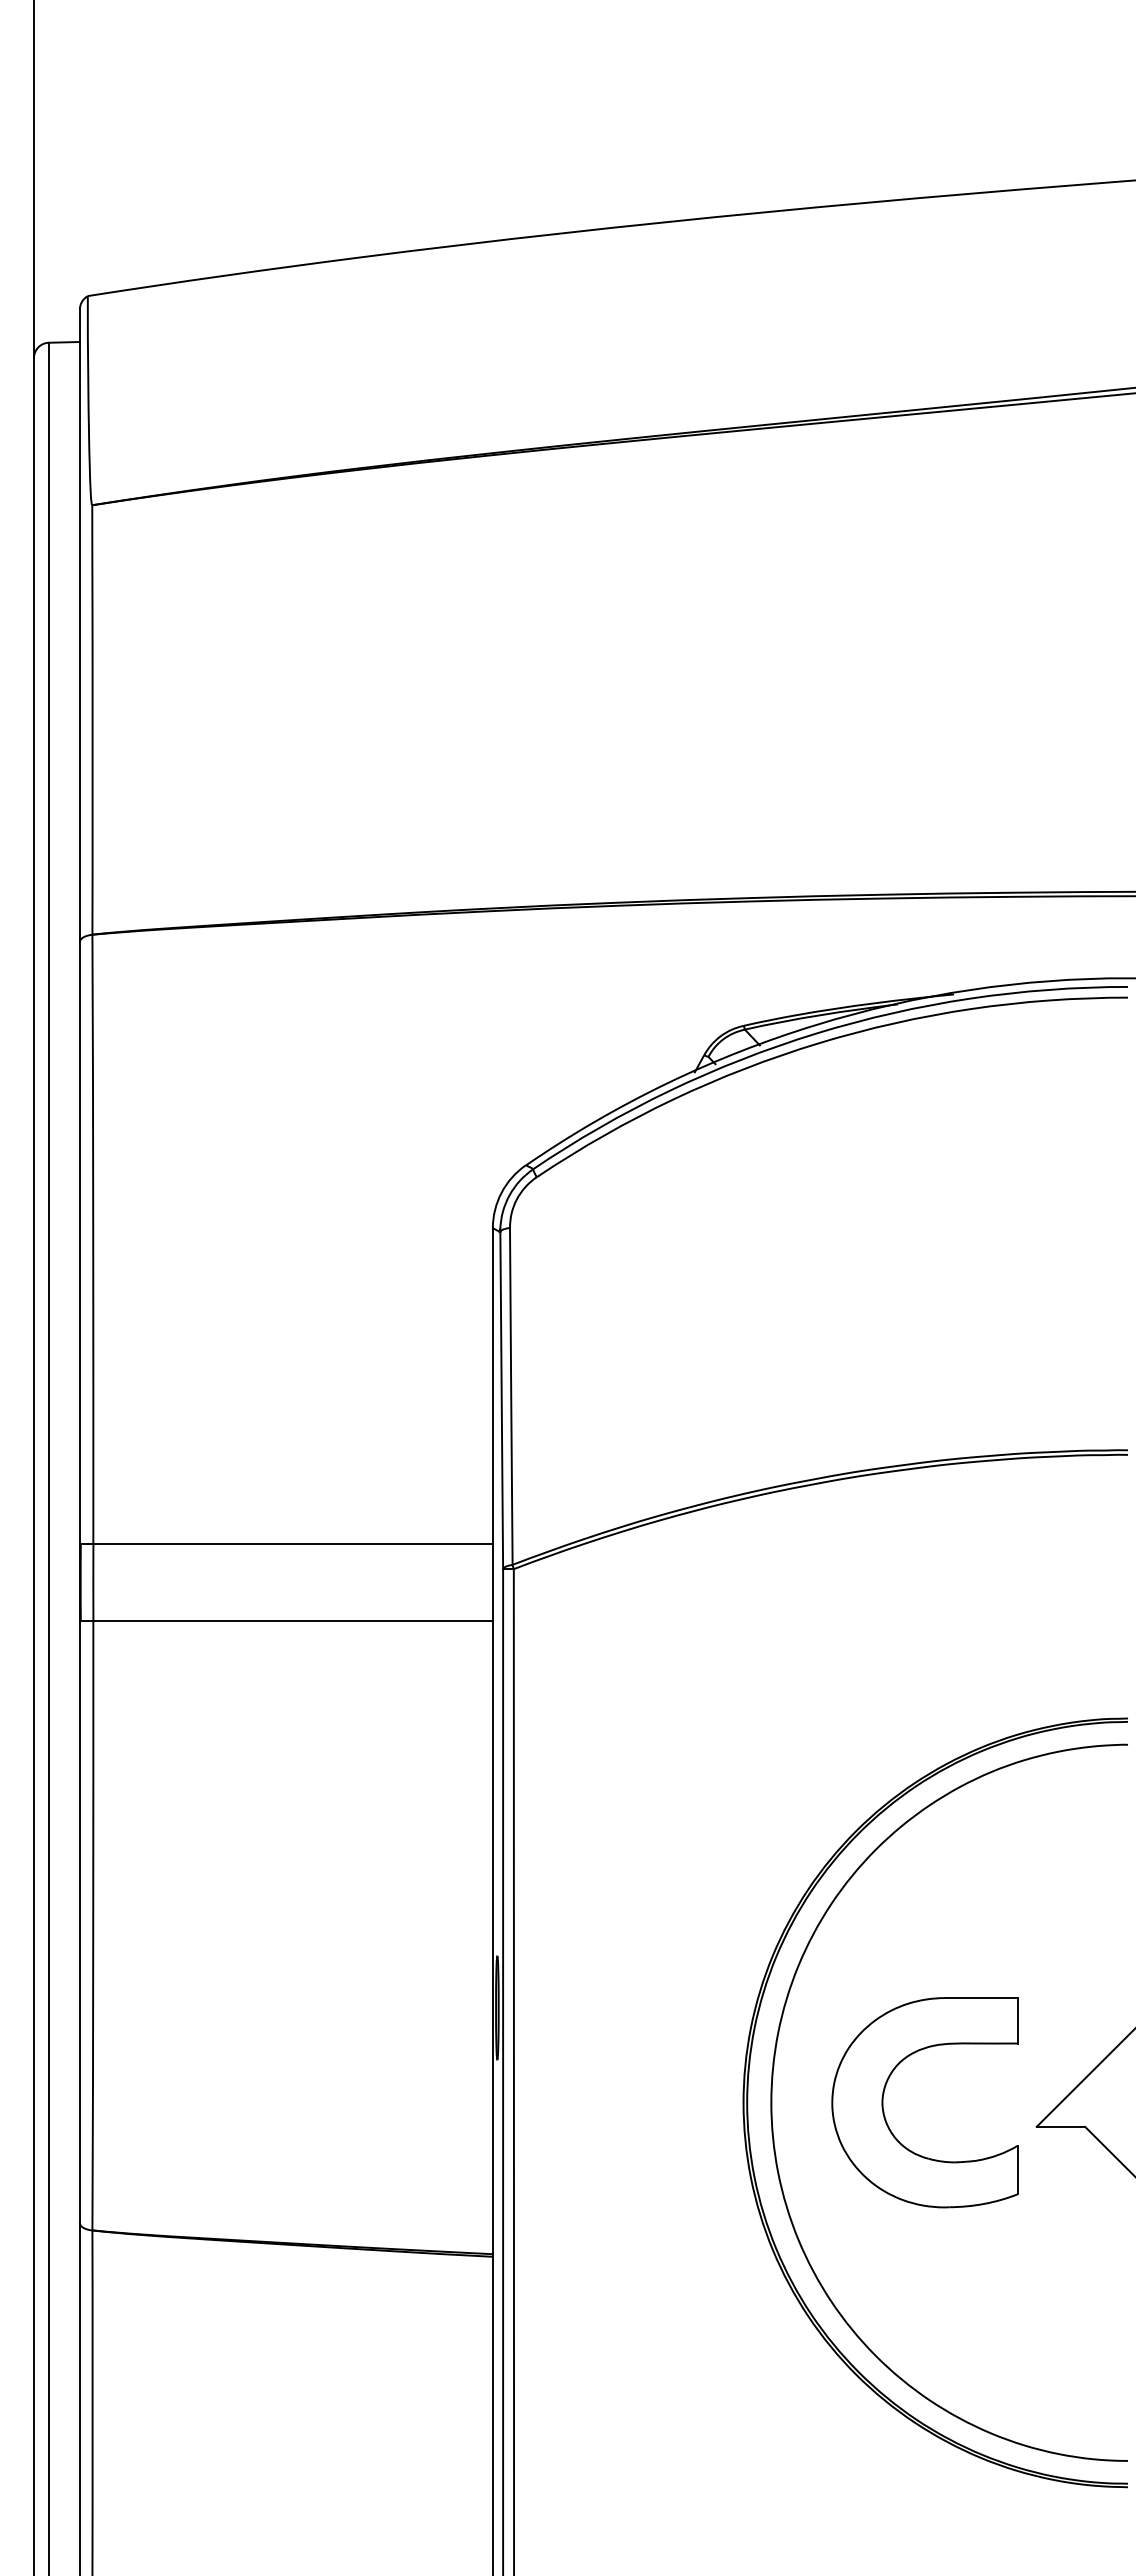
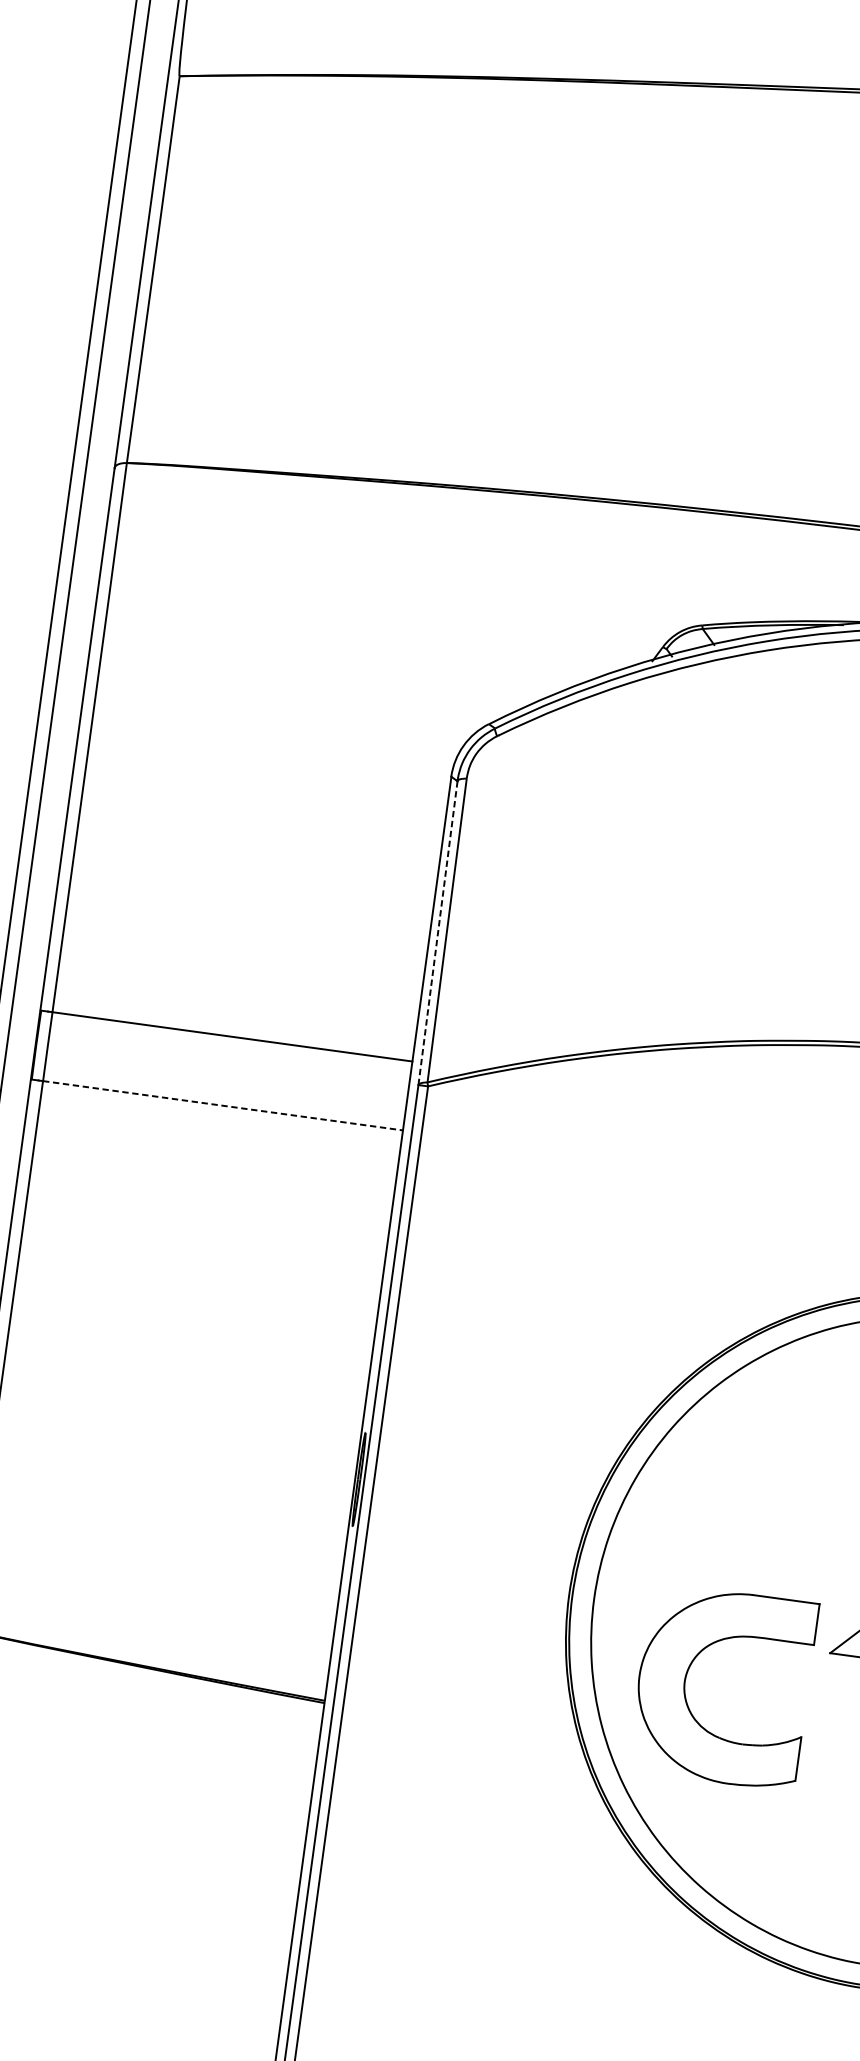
line: (501, 1400) -> (437, 932), solid -> dashed
line: (293, 1620) -> (223, 1105), solid -> dashed
part: (884, 2093) -> (687, 1673), moved

